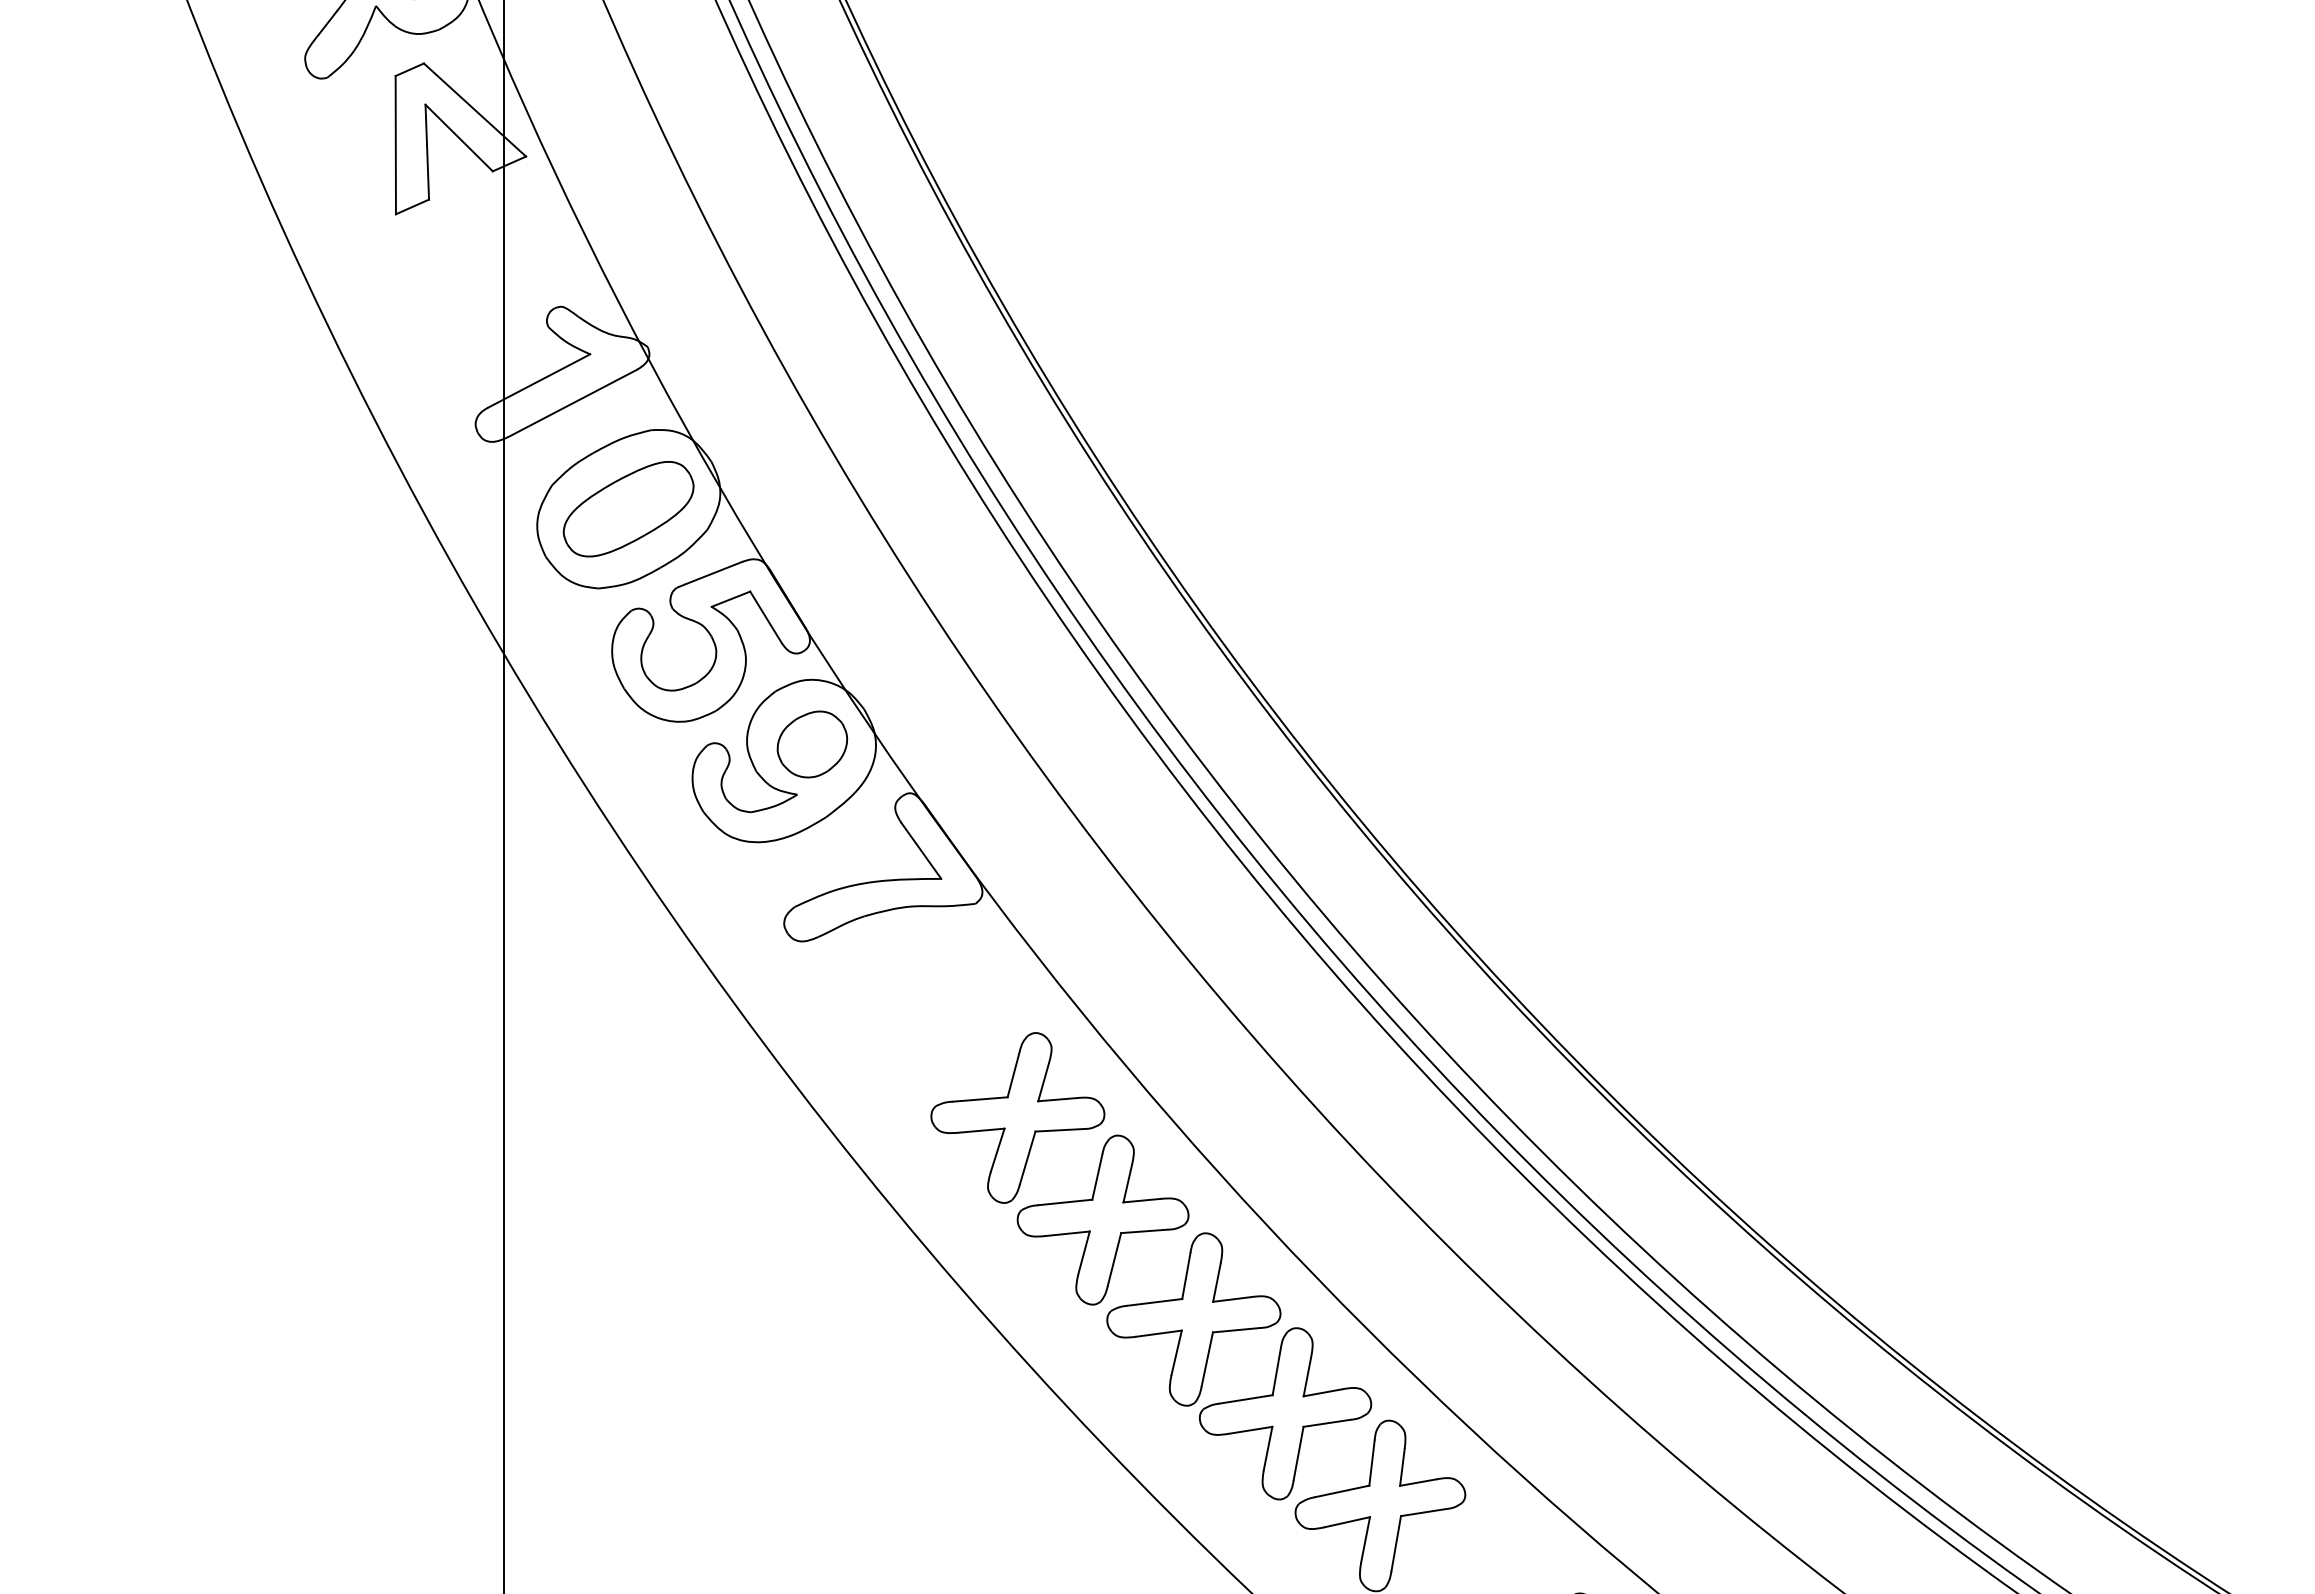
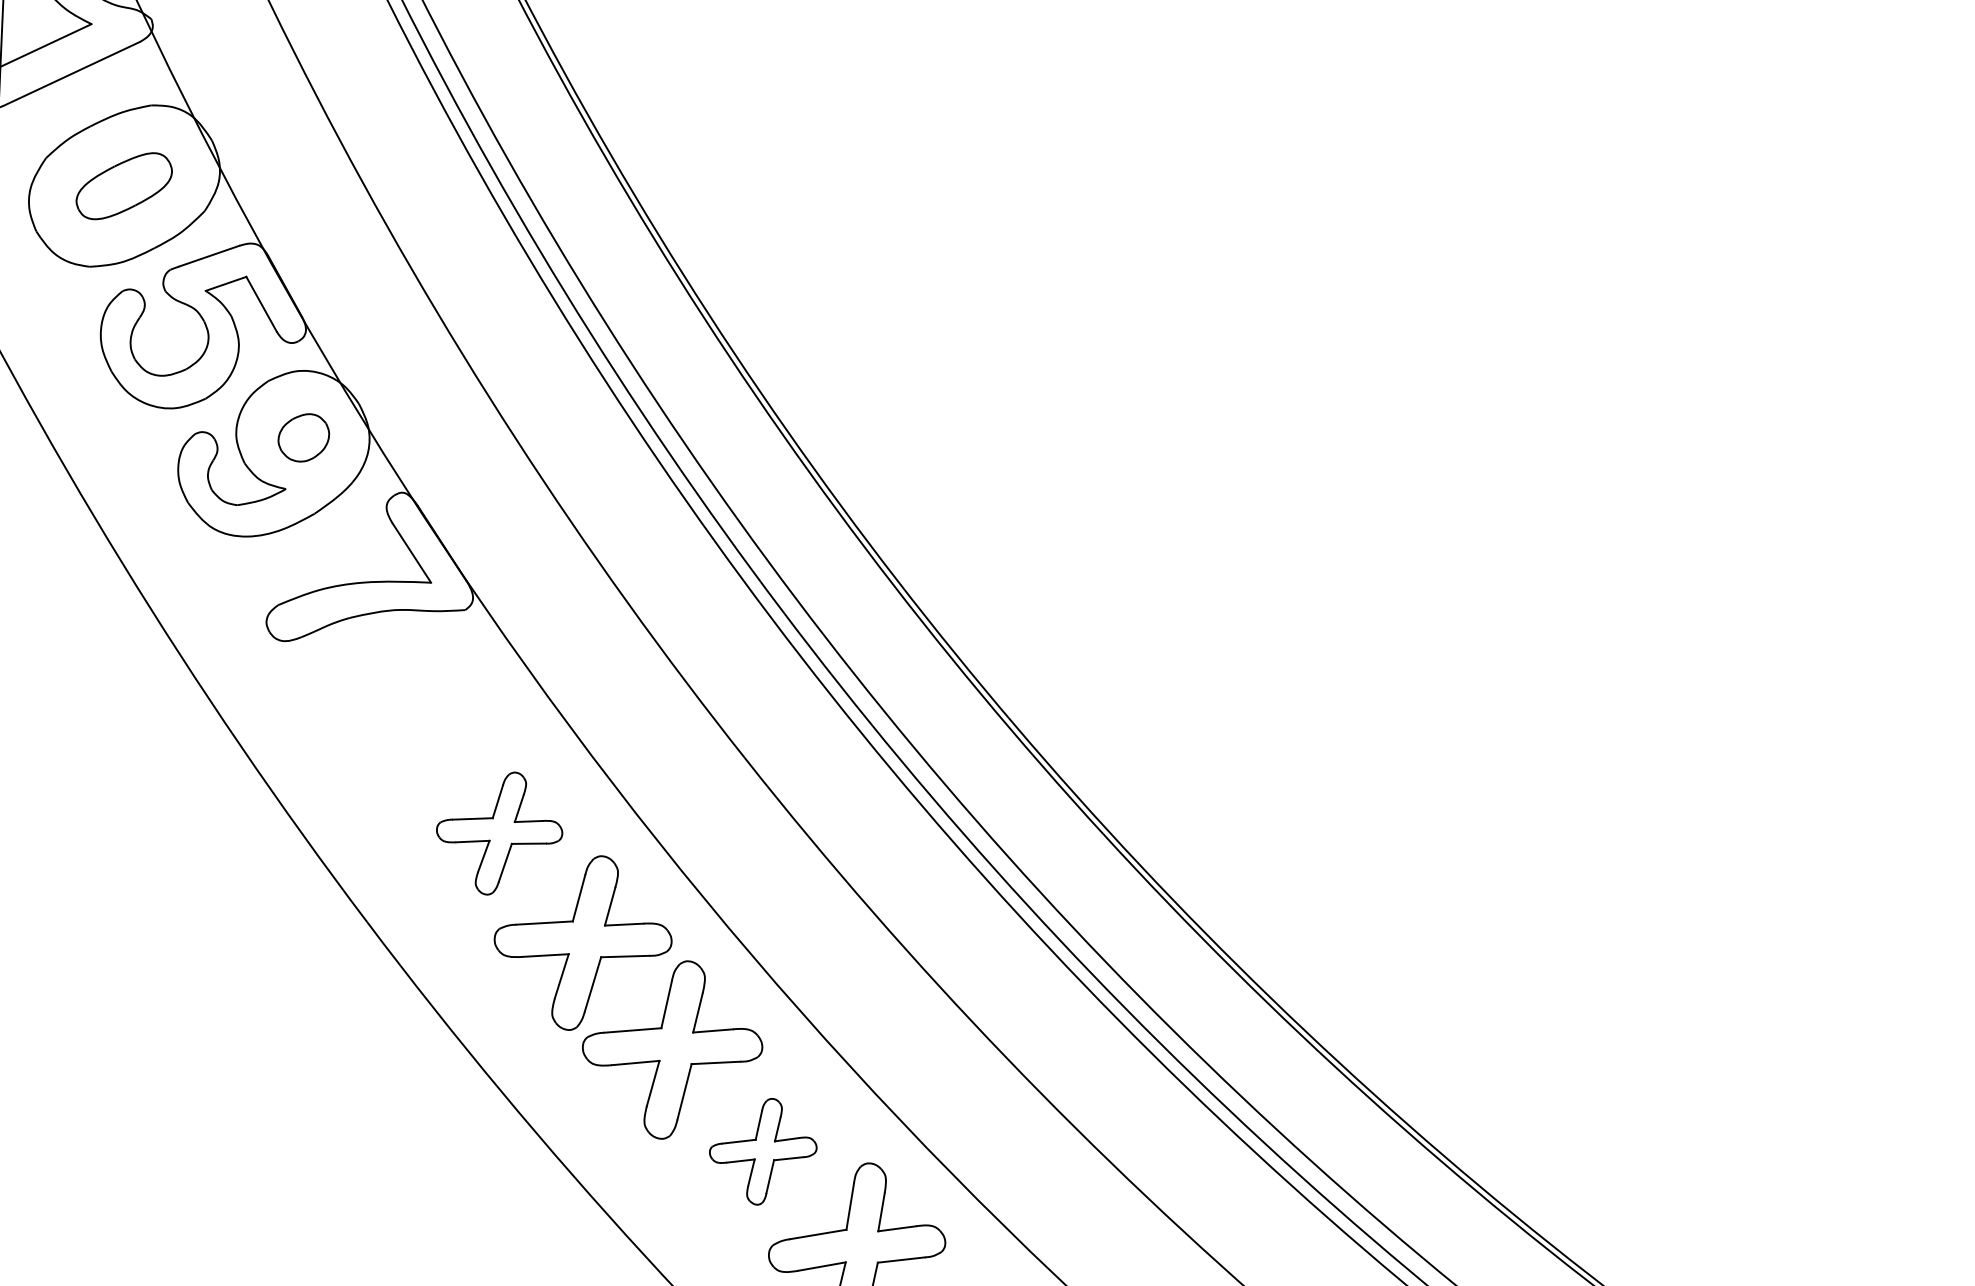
part: (628, 509) -> (124, 186), size x0.7
part: (812, 744) -> (303, 437), size x0.7
part: (1017, 1117) -> (499, 832), size x0.7
part: (1285, 1413) -> (763, 1151), size x0.6

